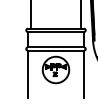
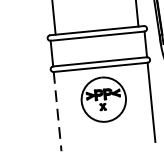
line: (27, 74) -> (56, 111), solid -> dashed

